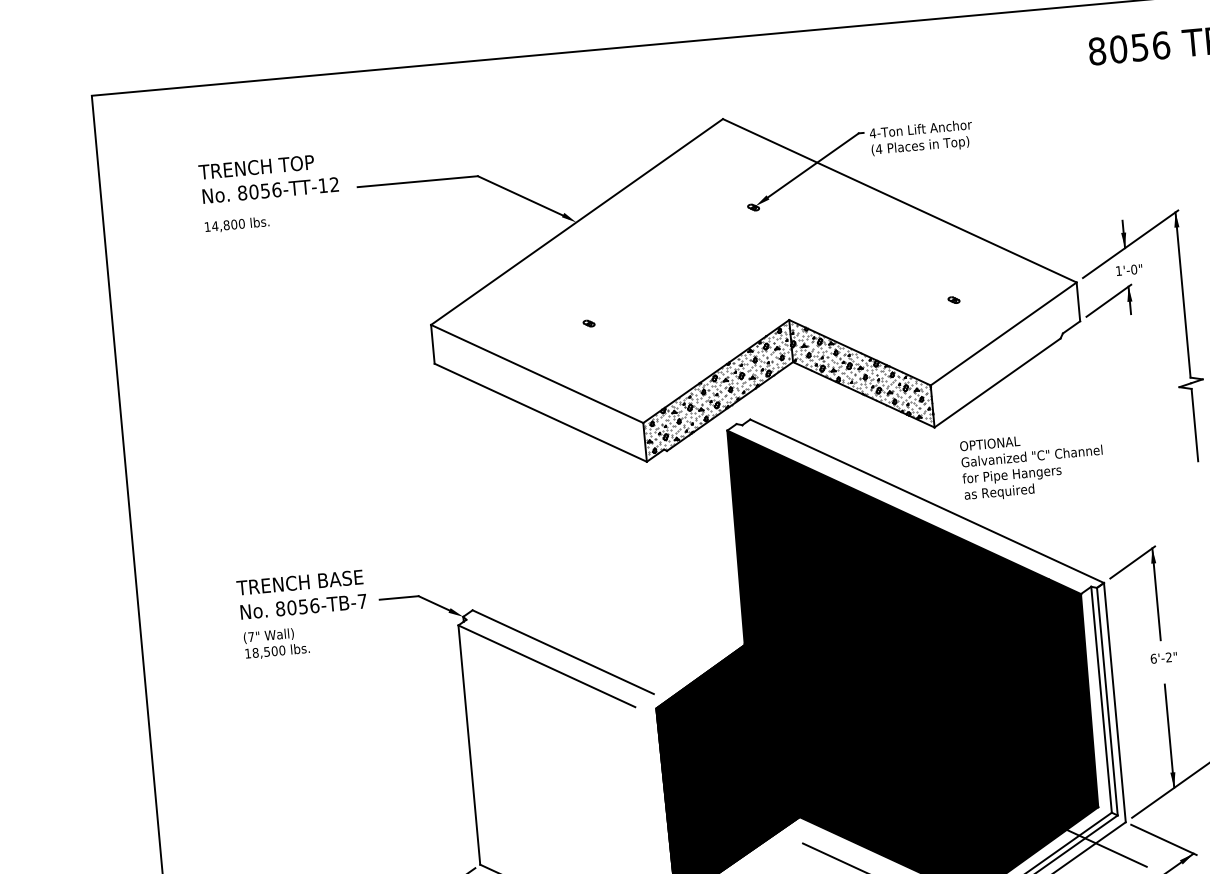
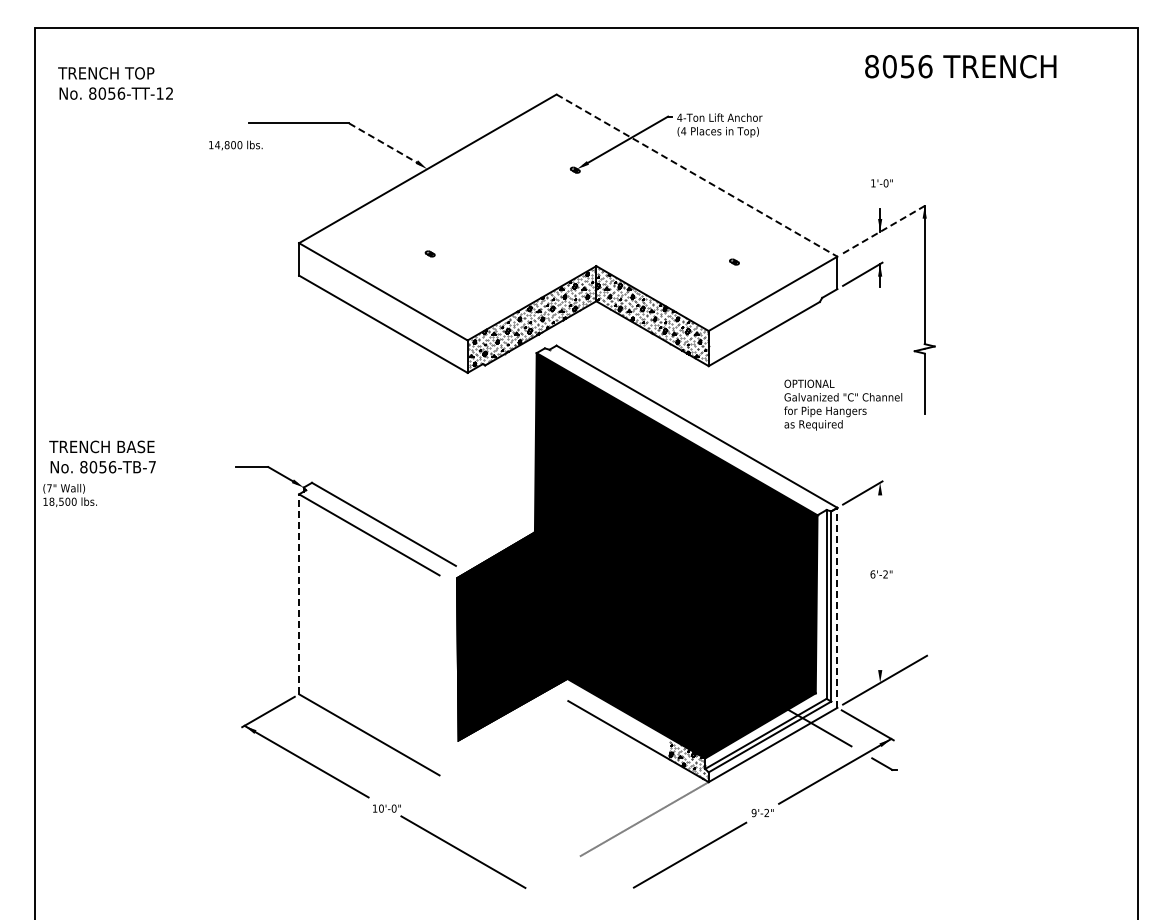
text: (268, 178) -> (115, 83), moved
line: (523, 197) -> (385, 144), solid -> dashed
line: (900, 200) -> (697, 175), solid -> dashed
text: (236, 224) -> (235, 145), moved
line: (1131, 244) -> (885, 229), solid -> dashed
text: (1128, 270) -> (881, 183), moved
text: (1032, 464) -> (843, 404), moved
line: (1156, 593) -> (880, 520), removed
text: (301, 594) -> (102, 456), moved
text: (275, 643) -> (69, 495), moved
line: (1114, 702) -> (837, 607), solid -> dashed
line: (1169, 735) -> (880, 639), removed
line: (469, 745) -> (299, 594), solid -> dashed

